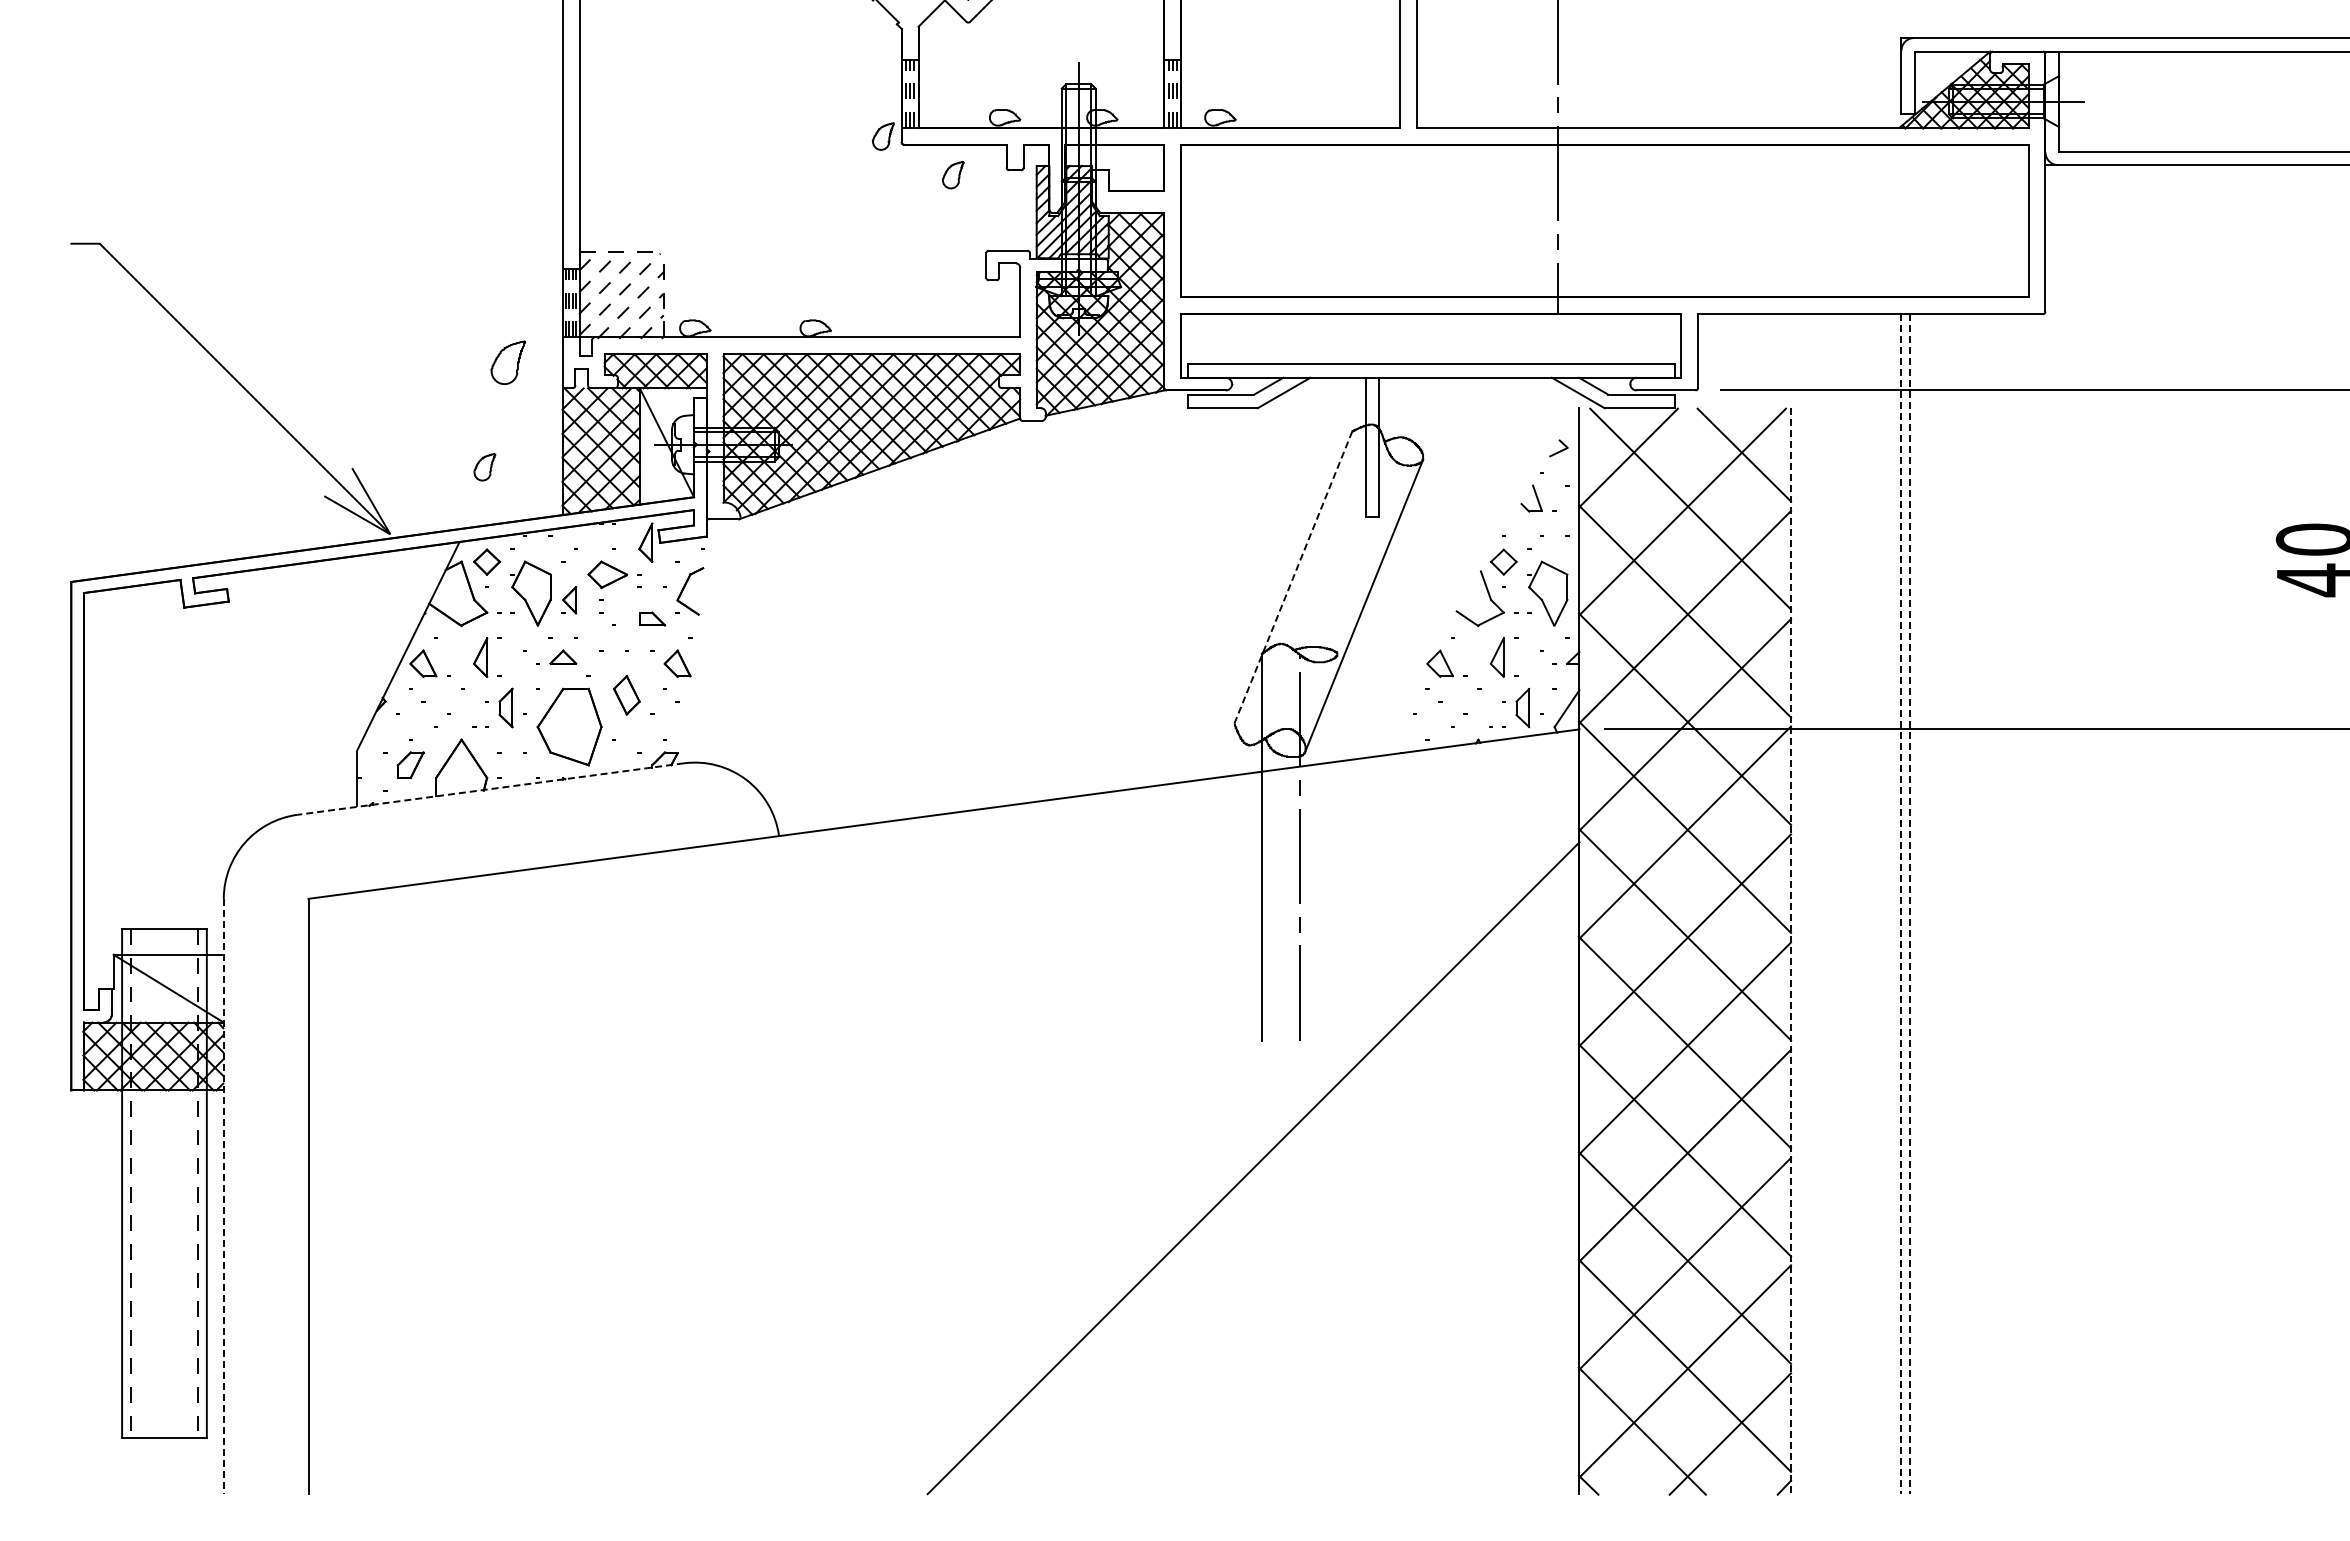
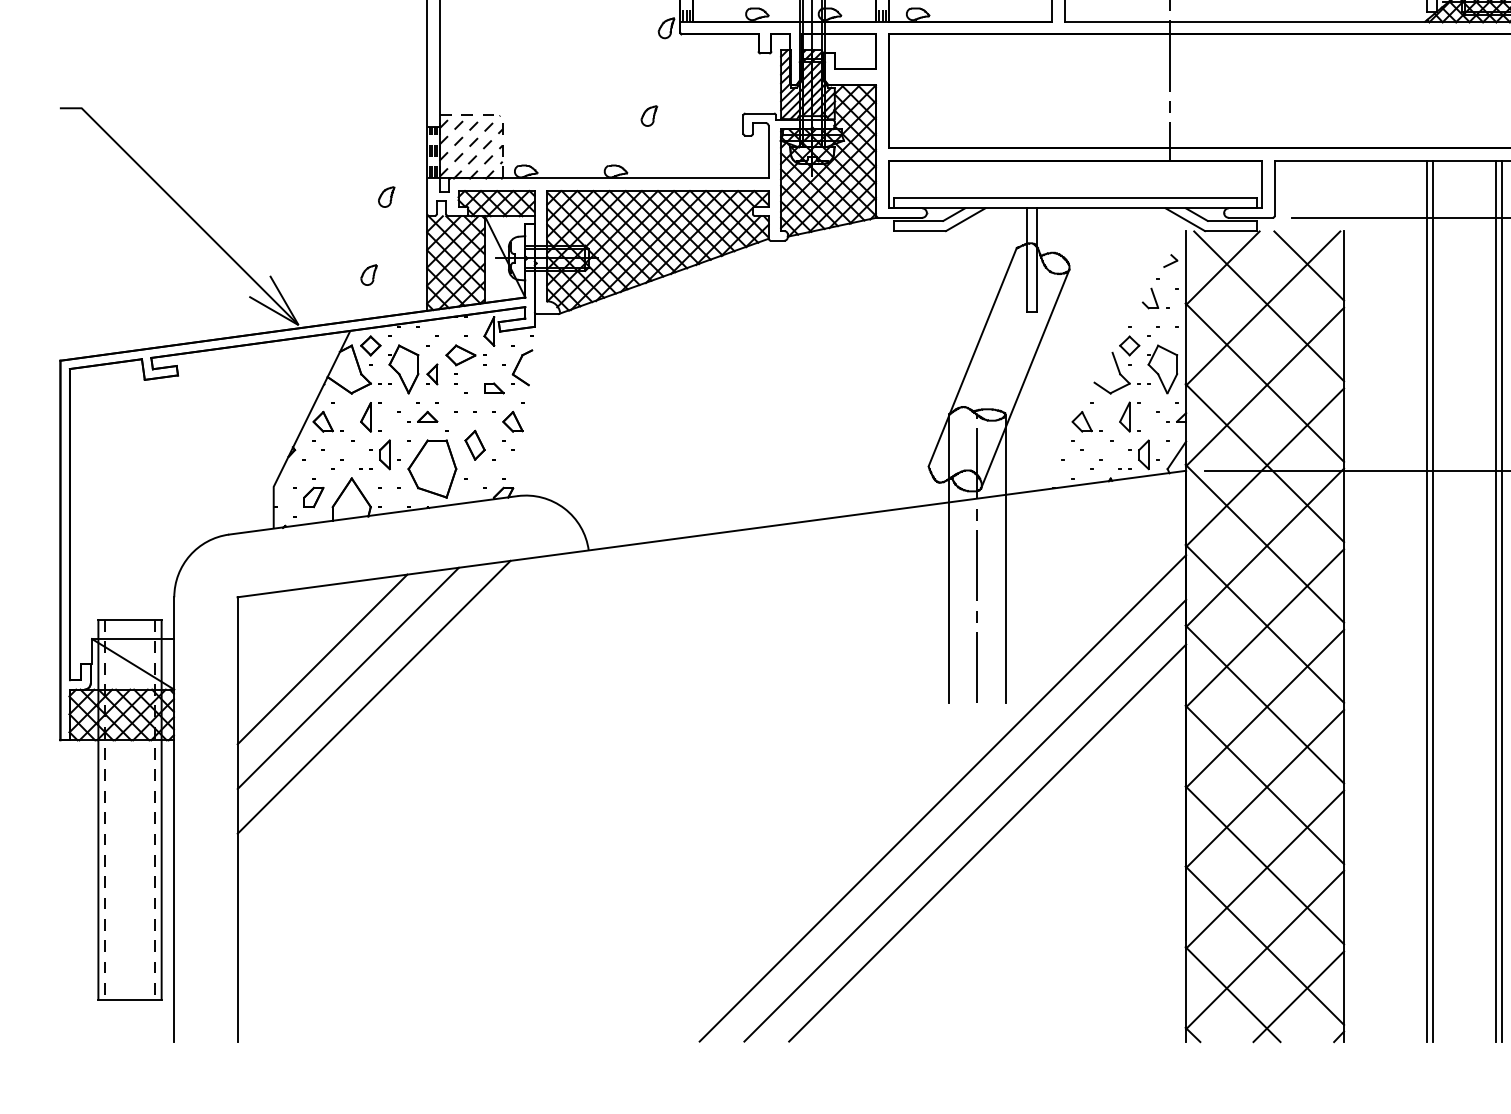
part: (953, 175) -> (649, 116), moved
part: (508, 362) -> (386, 196), size x0.62
line: (1293, 577) -> (972, 357), dashed -> solid
line: (490, 789) -> (373, 515), dashed -> solid
line: (1337, 847) -> (1005, 558), added
line: (1901, 904) -> (1426, 601), dashed -> solid
line: (1909, 904) -> (1432, 601), dashed -> solid
line: (1994, 904) -> (1495, 601), added
line: (2003, 904) -> (1502, 601), added
line: (1791, 951) -> (1344, 636), dashed -> solid
line: (422, 981) -> (322, 658), added
line: (456, 1007) -> (347, 678), added
line: (491, 1032) -> (374, 697), added
line: (223, 1196) -> (174, 819), dashed -> solid
line: (1283, 1198) -> (965, 820), added
line: (1313, 1228) -> (987, 843), added

